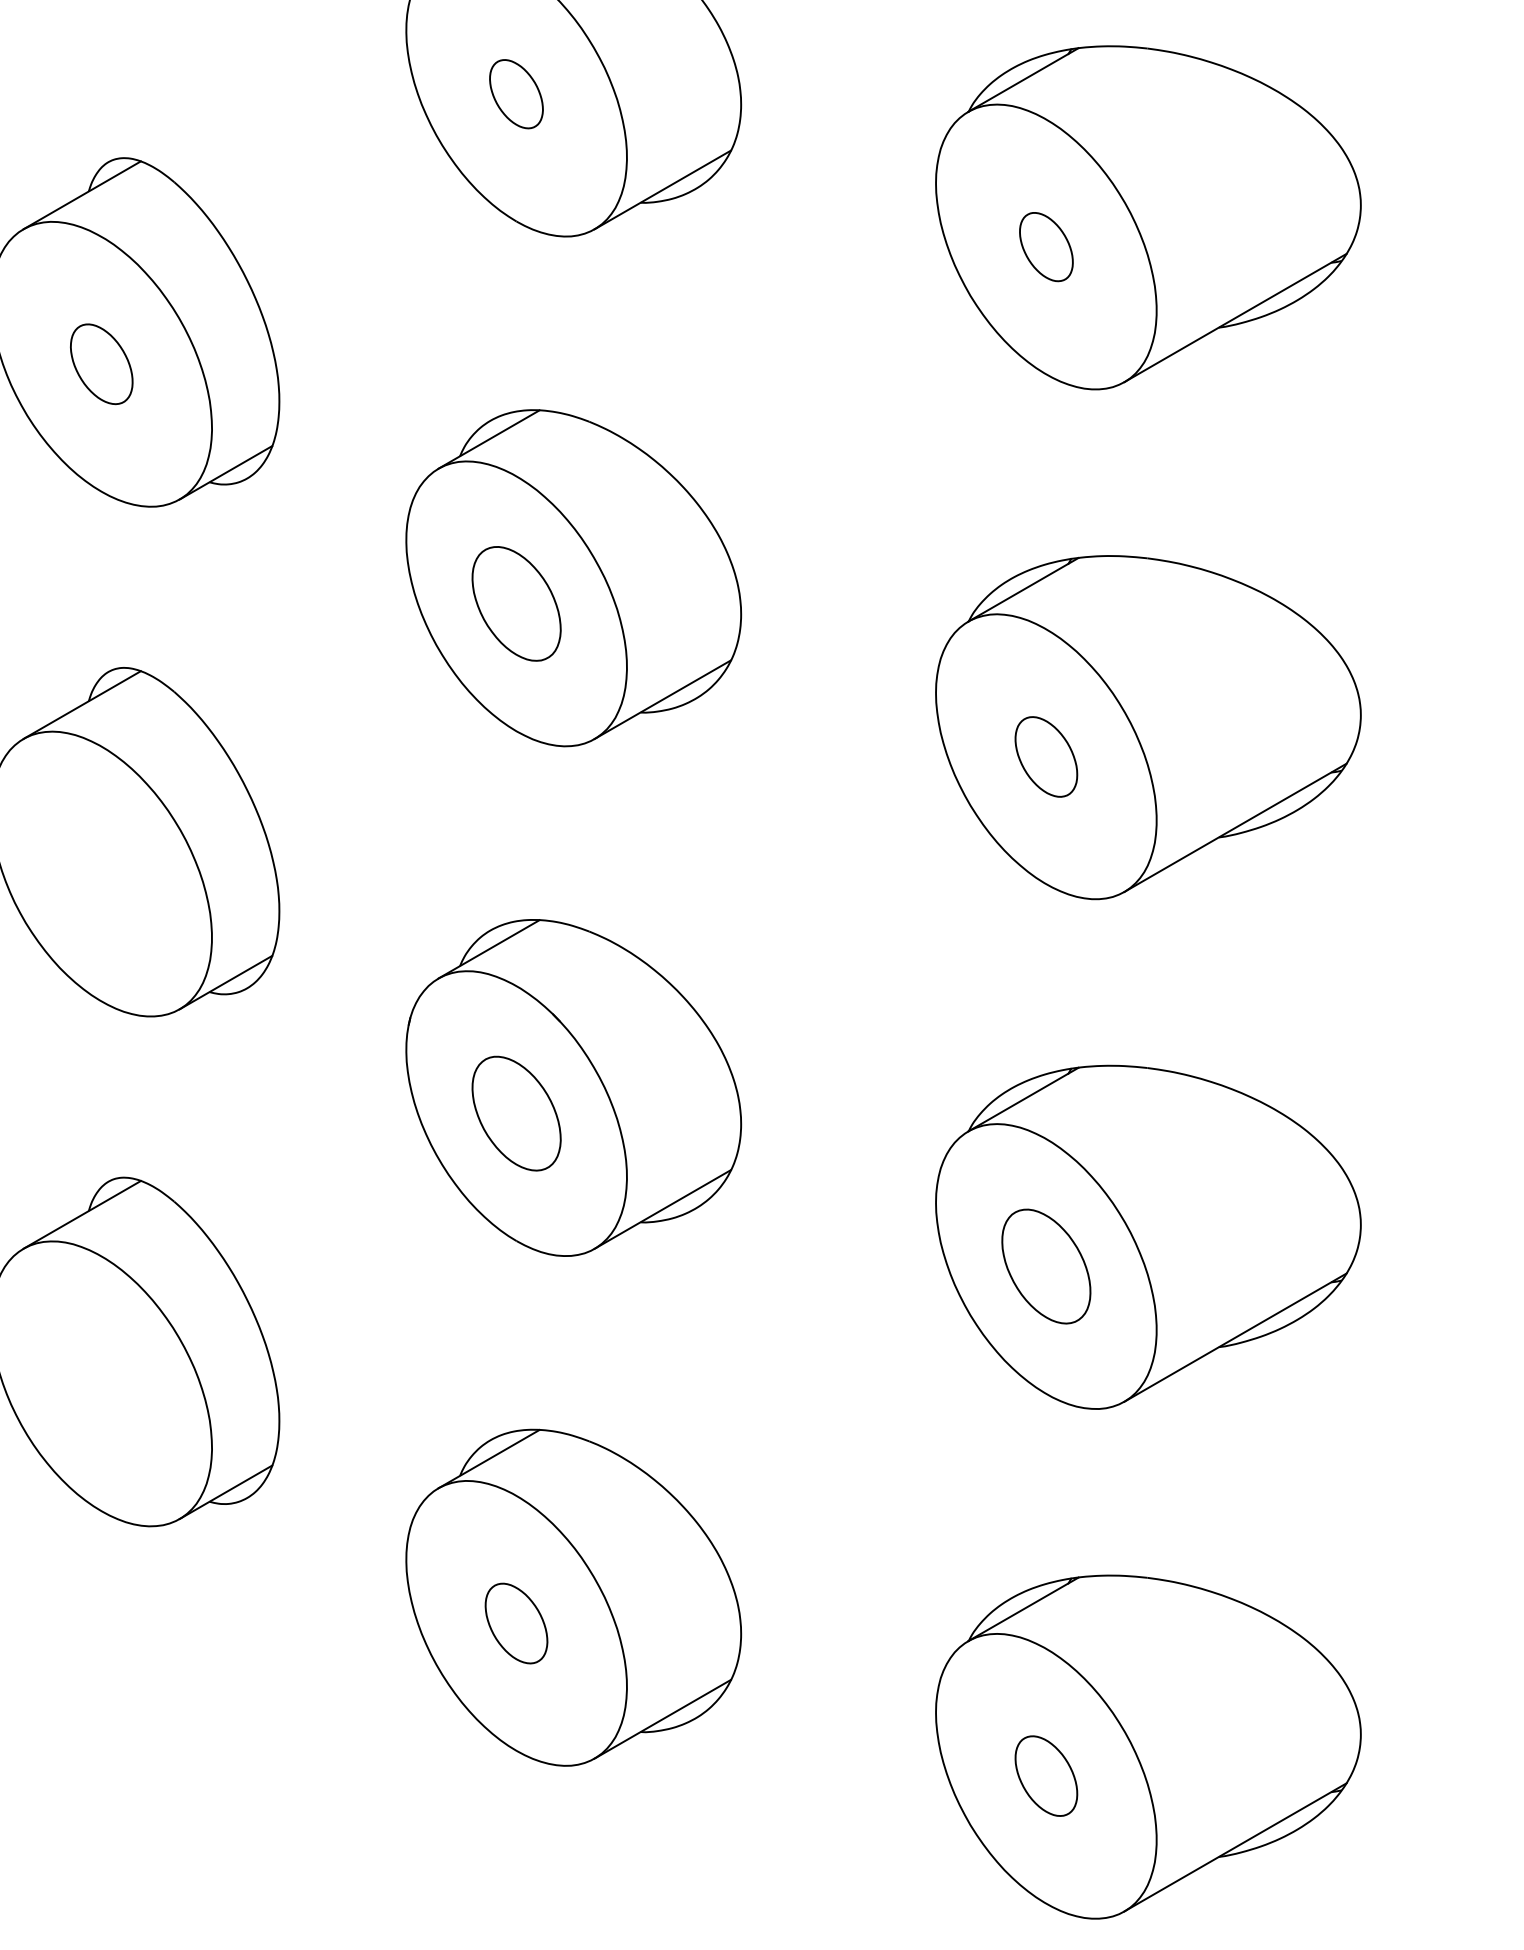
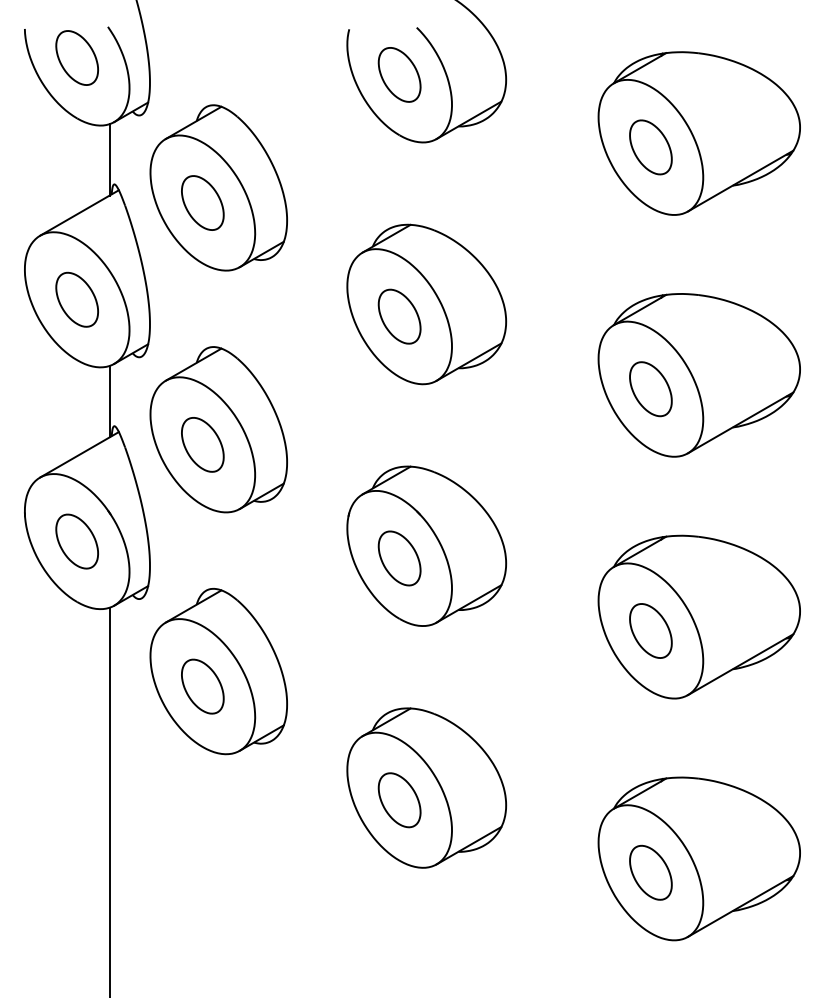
part: (516, 93) -> (399, 74), size x1.67
part: (1045, 247) -> (650, 147), size x1.67
part: (100, 363) -> (202, 202), size x1.43
part: (1045, 757) -> (650, 389), size x1.43
part: (100, 873) -> (202, 444), added
part: (100, 1383) -> (202, 686), added
part: (516, 1623) -> (399, 800), size x1.43
part: (1045, 1775) -> (650, 872), size x1.43

